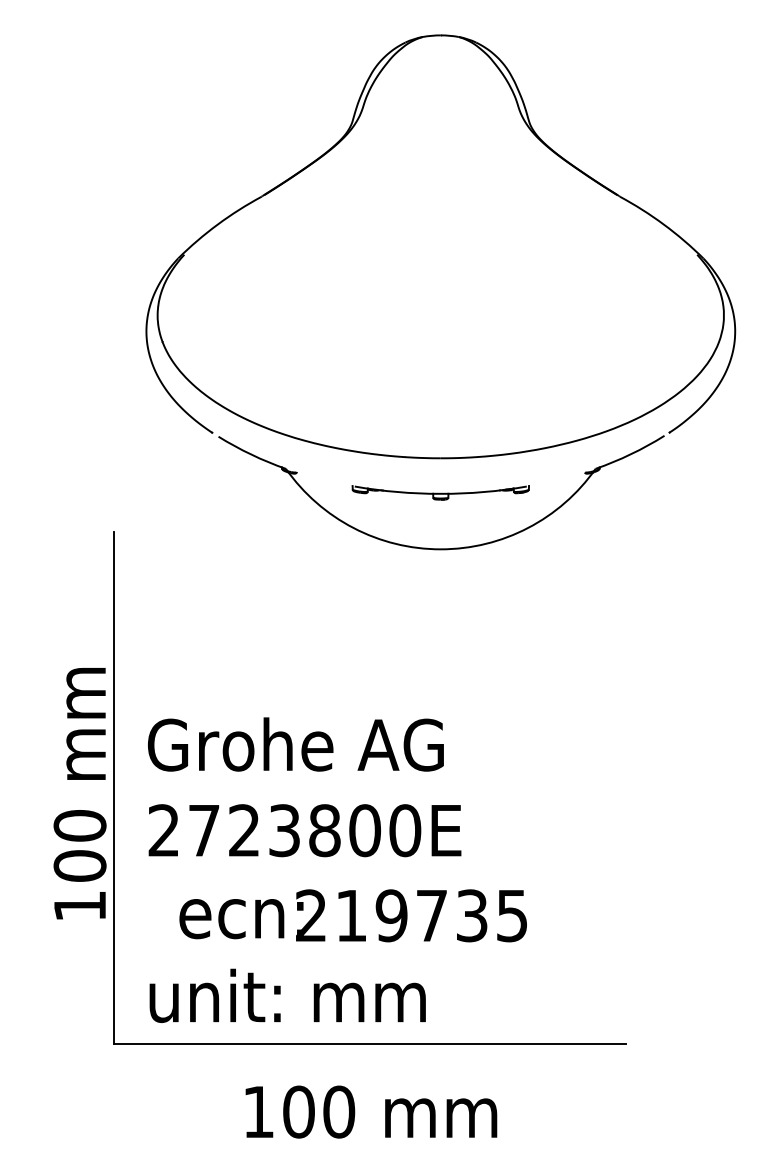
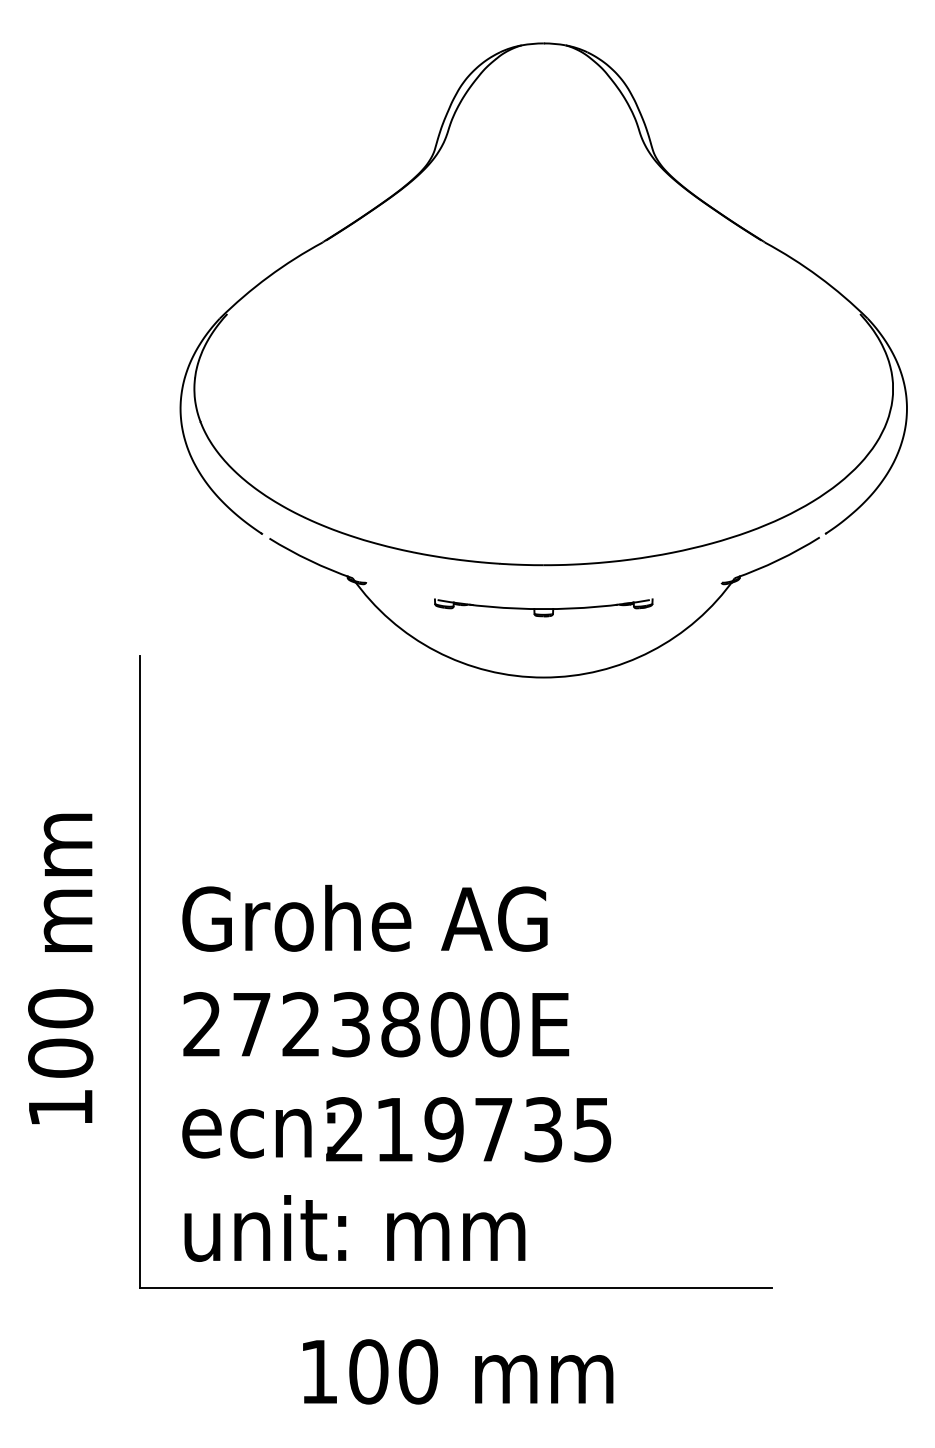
text: (79, 793) -> (60, 968), moved
text: (353, 915) -> (396, 1129), moved

